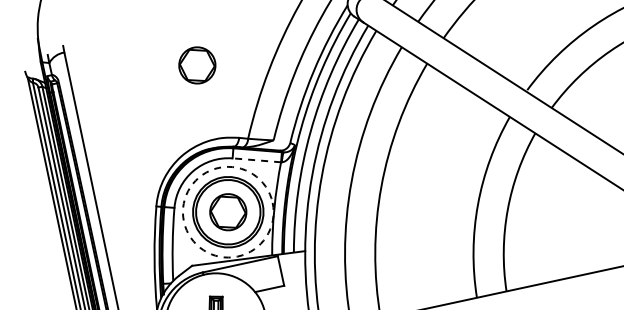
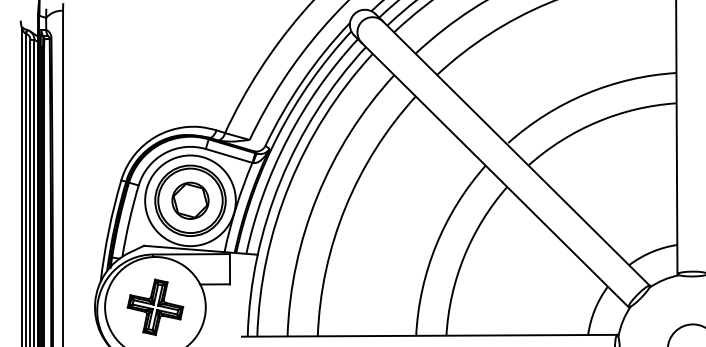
part: (197, 65) -> (190, 50), removed
line: (256, 160) -> (228, 155), dashed -> solid
circle: (228, 211) -> (190, 200), dashed -> solid

